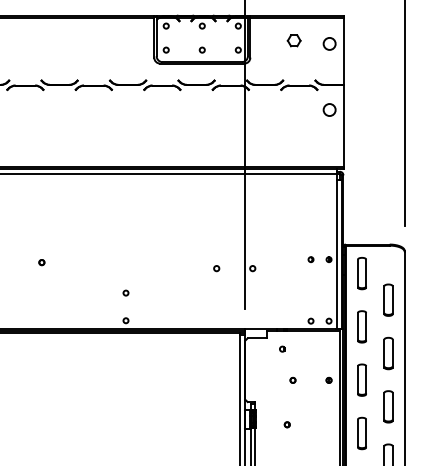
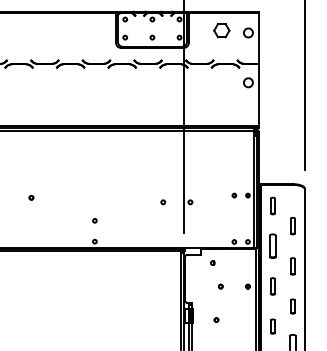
part: (293, 40) -> (221, 30), size x1.6
part: (361, 272) -> (272, 205), size x0.7
part: (388, 299) -> (292, 225), size x0.7
part: (388, 353) -> (292, 266), size x0.7
part: (361, 380) -> (272, 286), size x0.7
part: (388, 406) -> (292, 306), size x0.6
part: (361, 433) -> (272, 326), size x0.6

